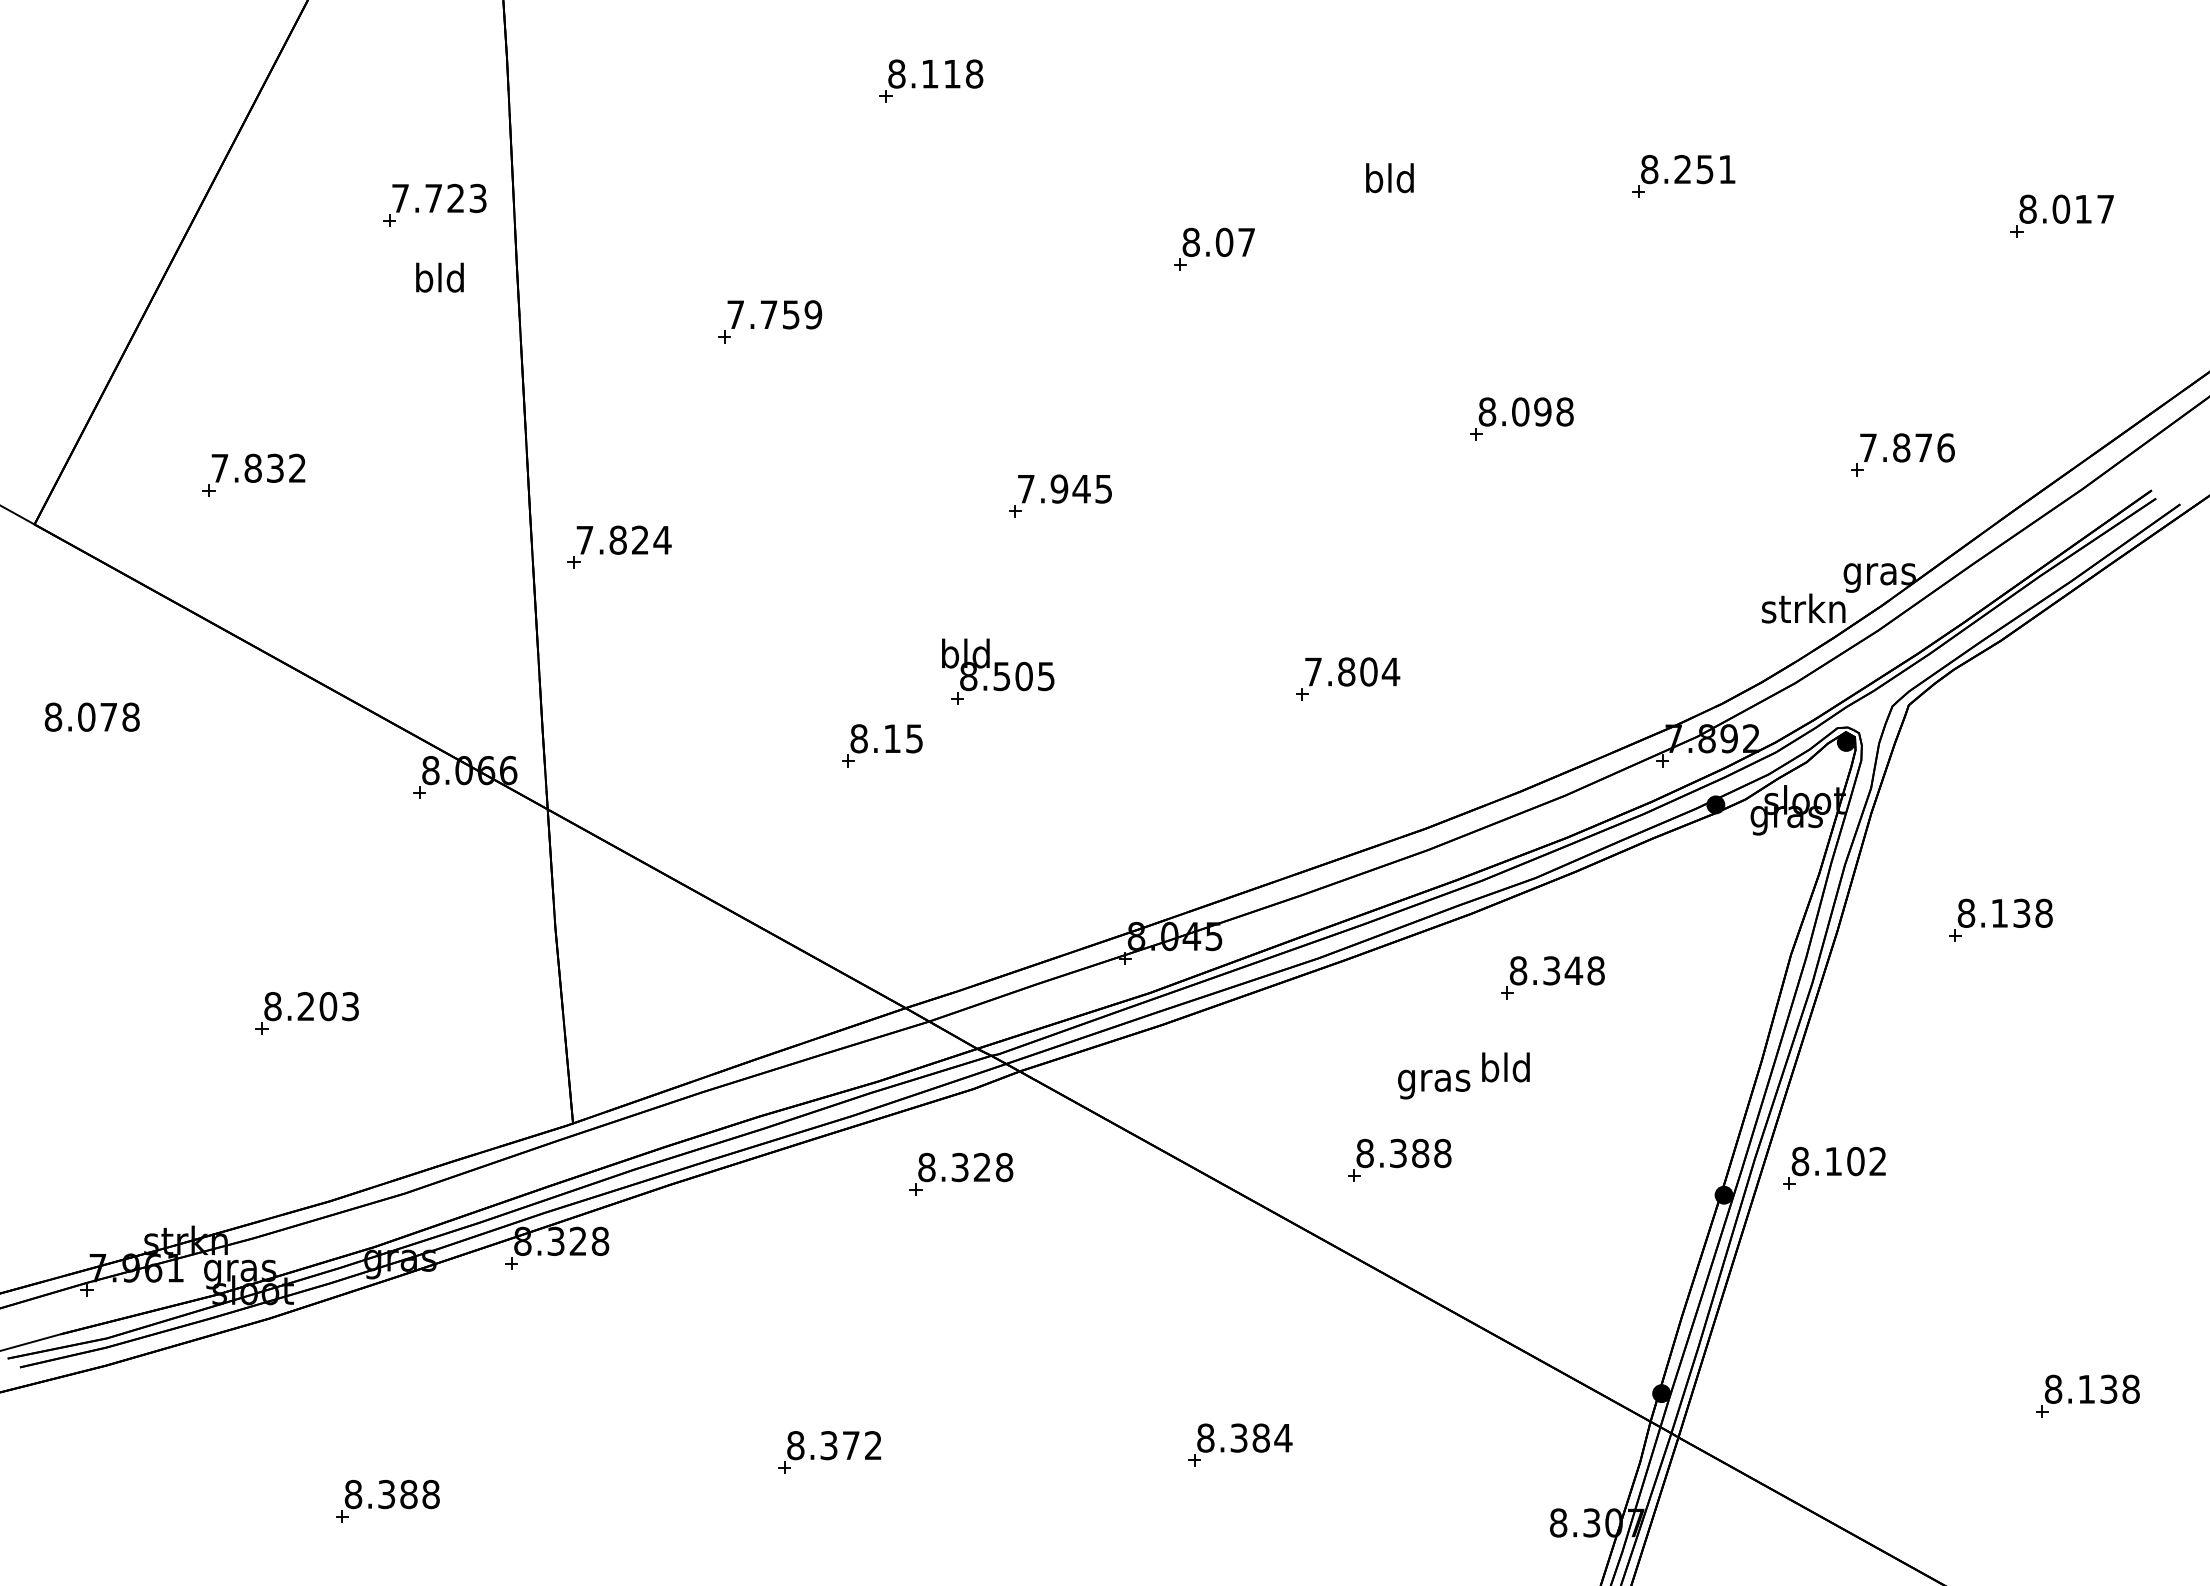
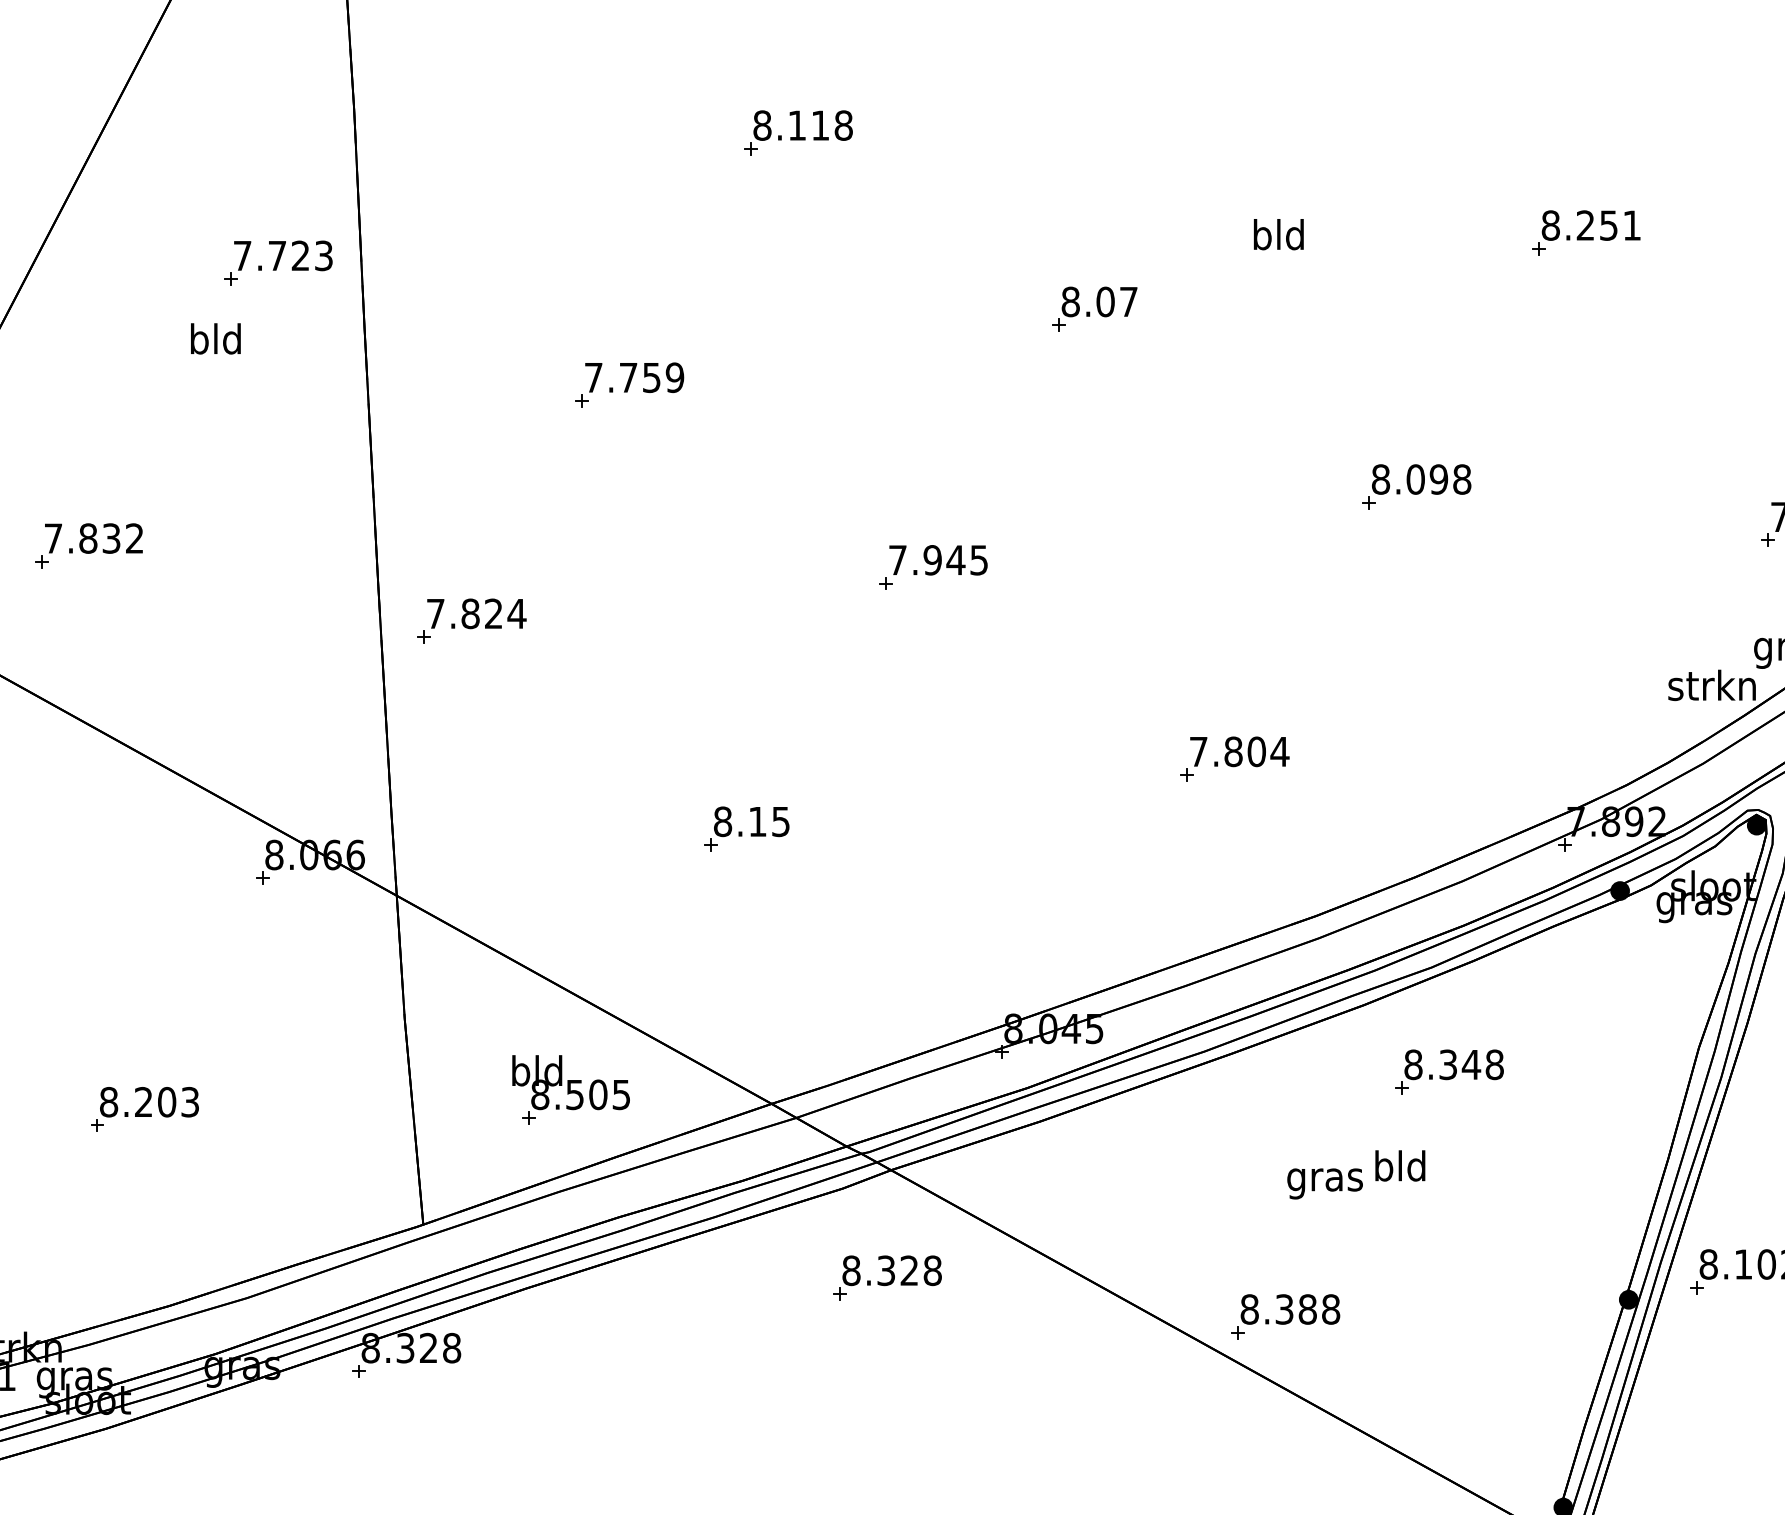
text: (439, 277) -> (215, 338), moved
part: (998, 671) -> (571, 1089), moved
part: (1399, 1159) -> (1285, 1315), moved
part: (961, 1173) -> (887, 1277), moved

